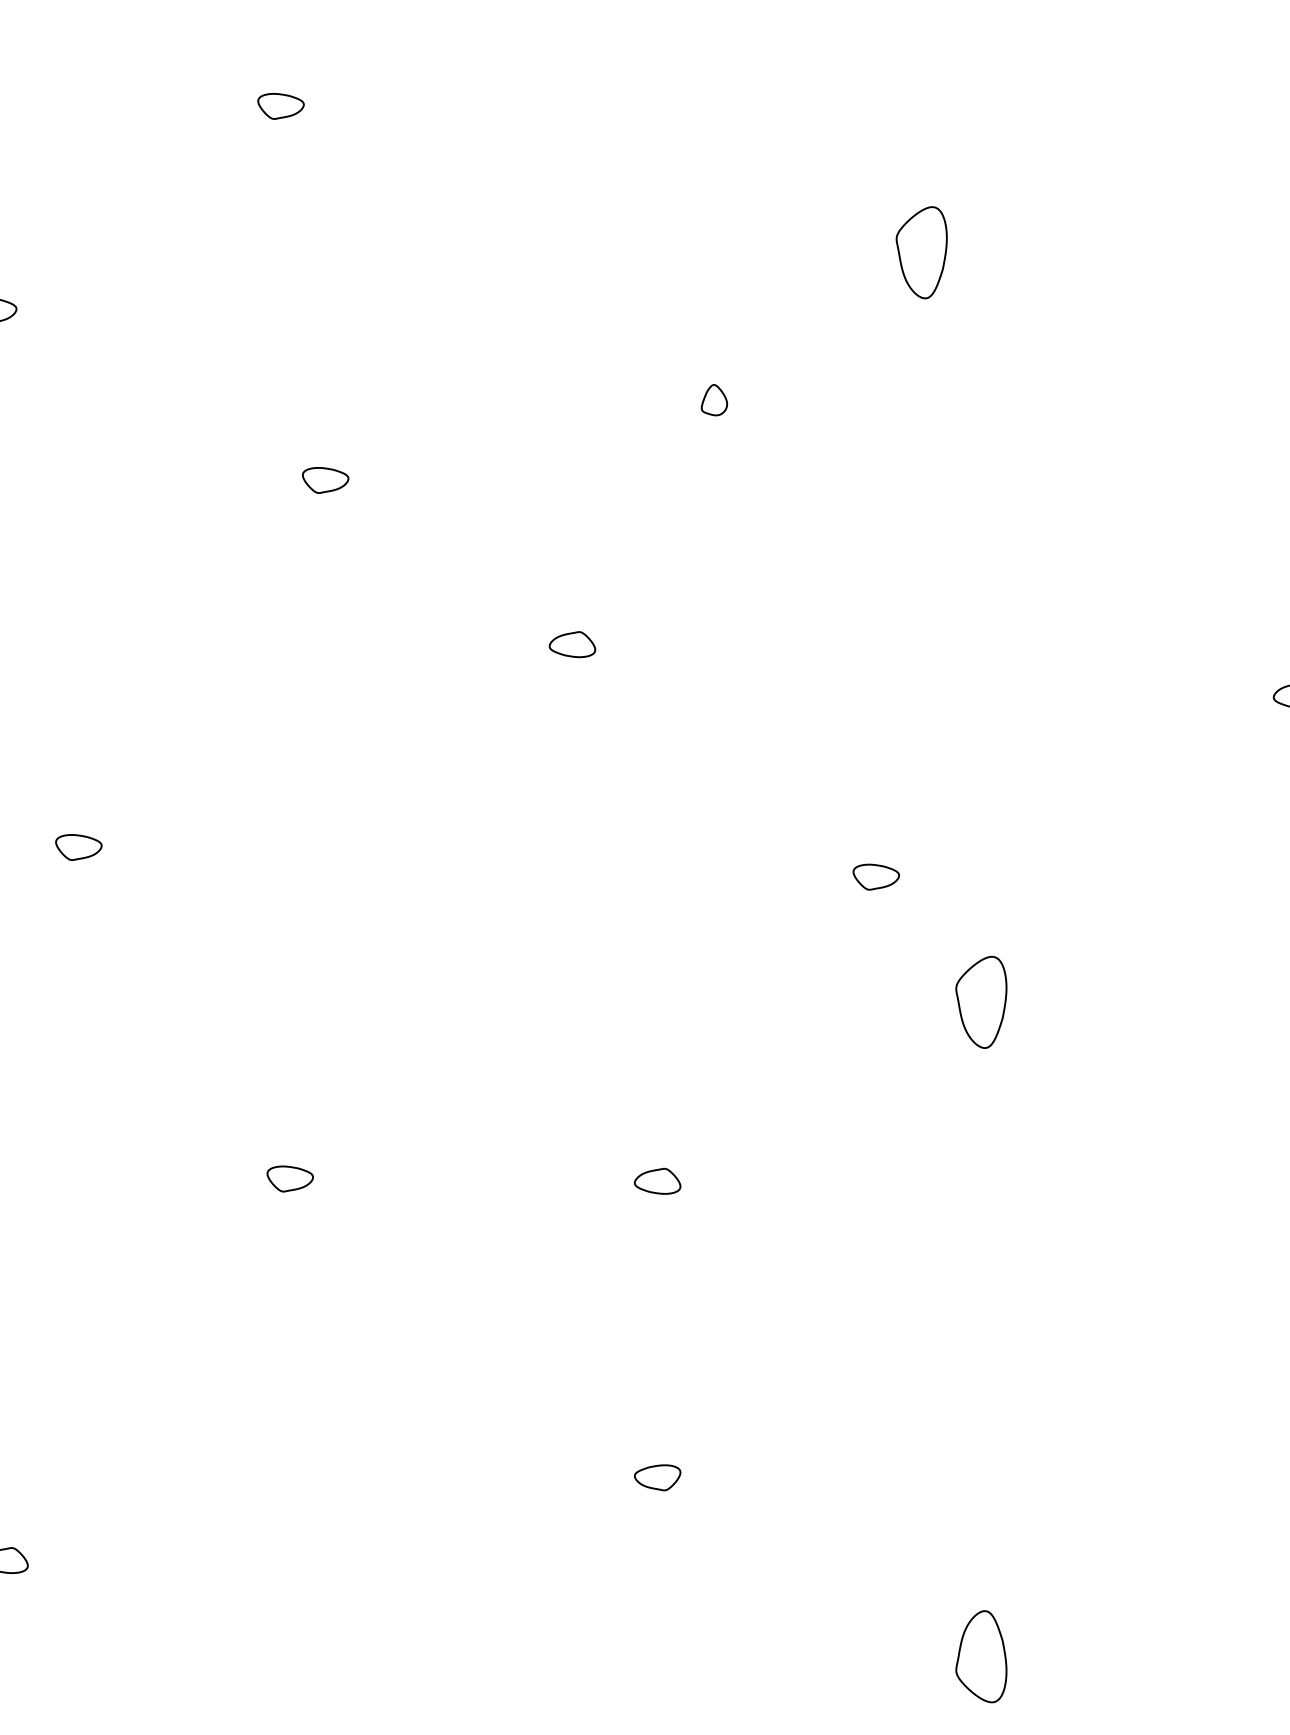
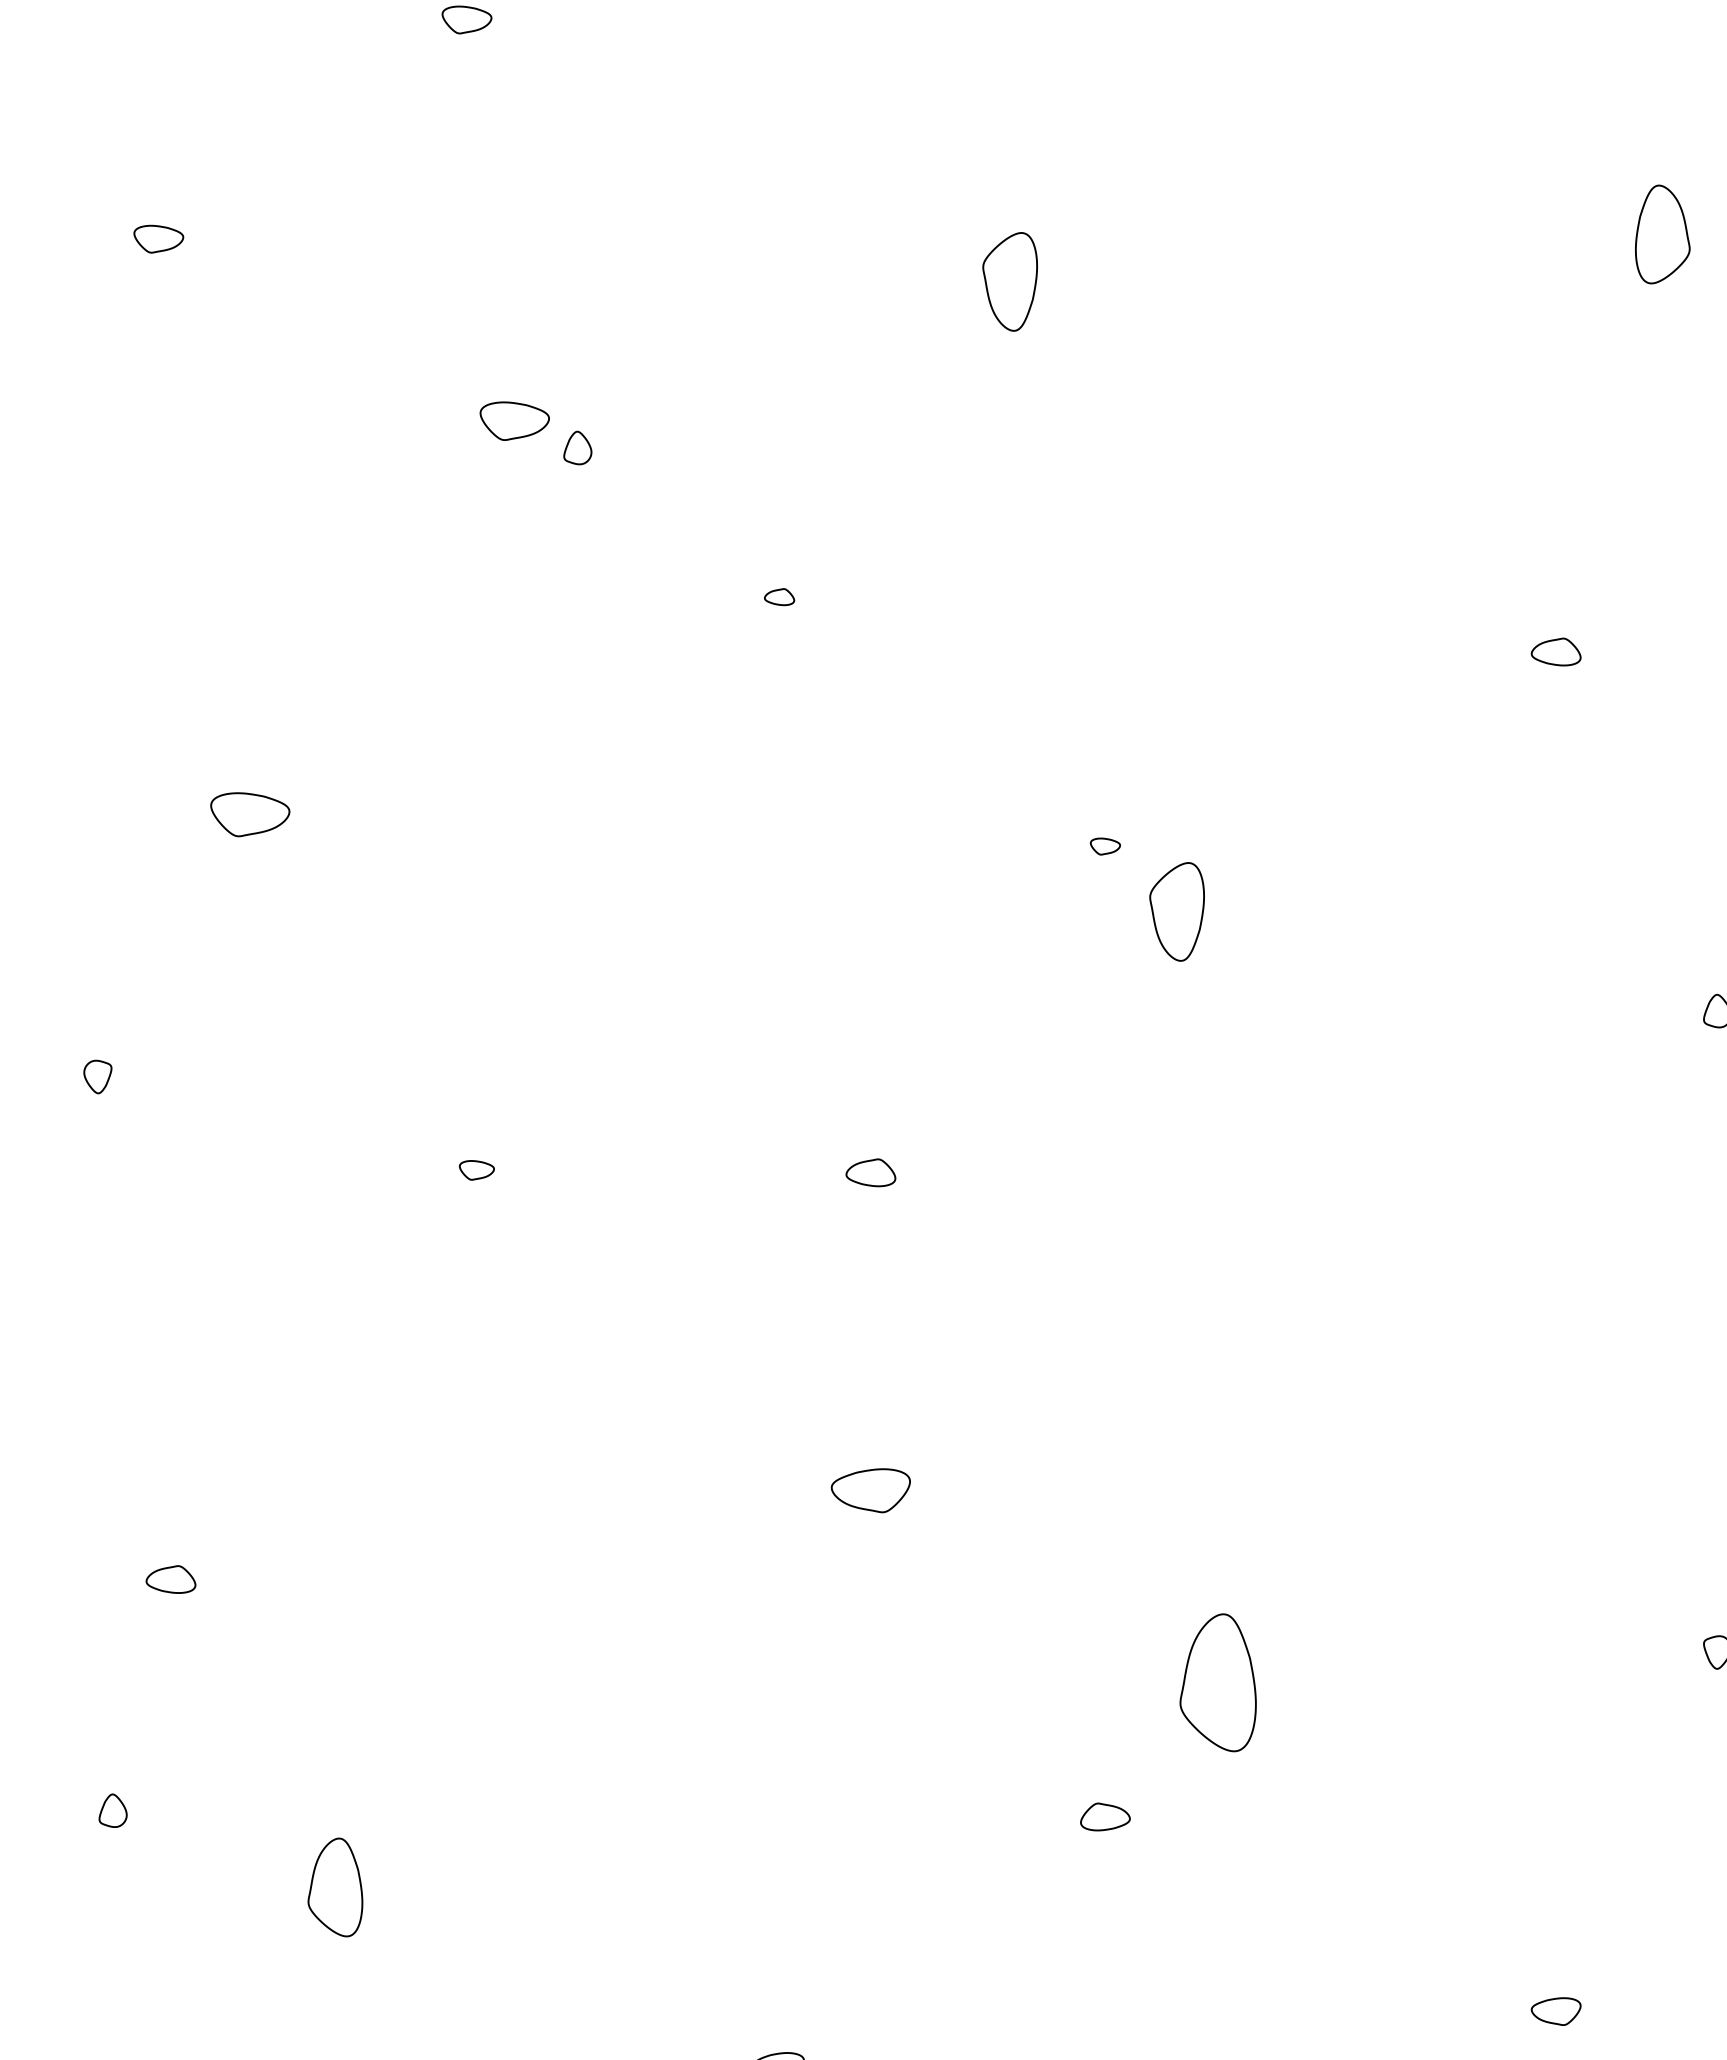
part: (921, 252) -> (1009, 281), moved
part: (714, 399) -> (577, 447), moved
part: (325, 479) -> (514, 420), size x1.4
part: (572, 643) -> (779, 596), size x0.6
part: (78, 847) -> (249, 814), size x1.6
part: (876, 877) -> (1105, 846), size x0.6
part: (980, 1001) -> (1176, 911), moved
part: (289, 1179) -> (476, 1170), size x0.7
part: (657, 1477) -> (870, 1490), size x1.6
part: (980, 1656) -> (1217, 1682), size x1.4

